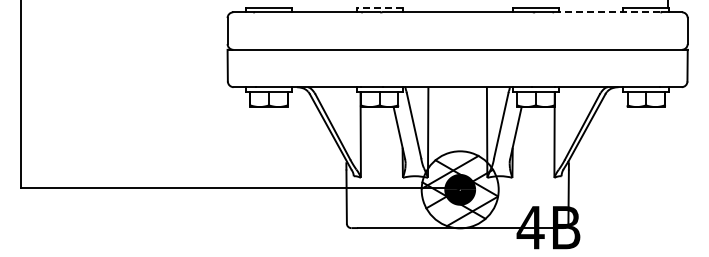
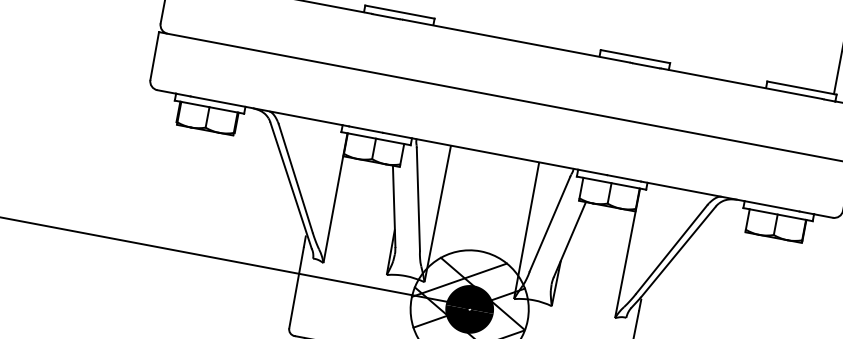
line: (379, 7) -> (399, 11), dashed -> solid
line: (607, 12) -> (742, 84), dashed -> solid

